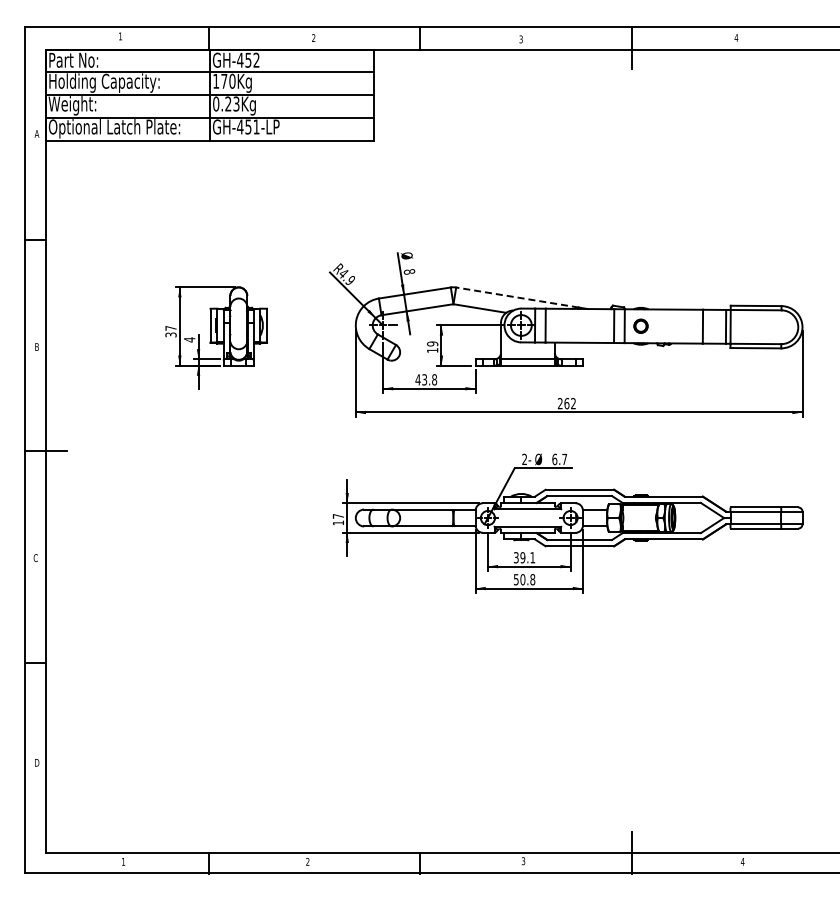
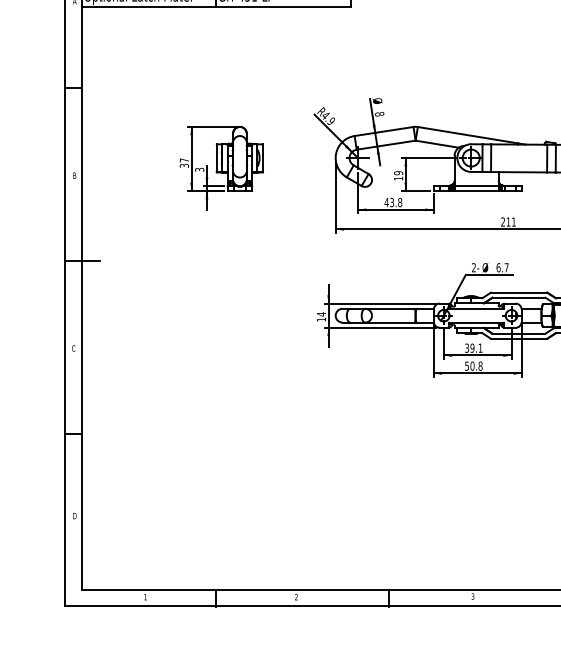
line: (516, 297) -> (467, 135), dashed -> solid
text: (189, 339) -> (199, 169), 4 -> 3
text: (569, 403) -> (510, 221), 262 -> 211
text: (337, 516) -> (320, 314), 17 -> 14

